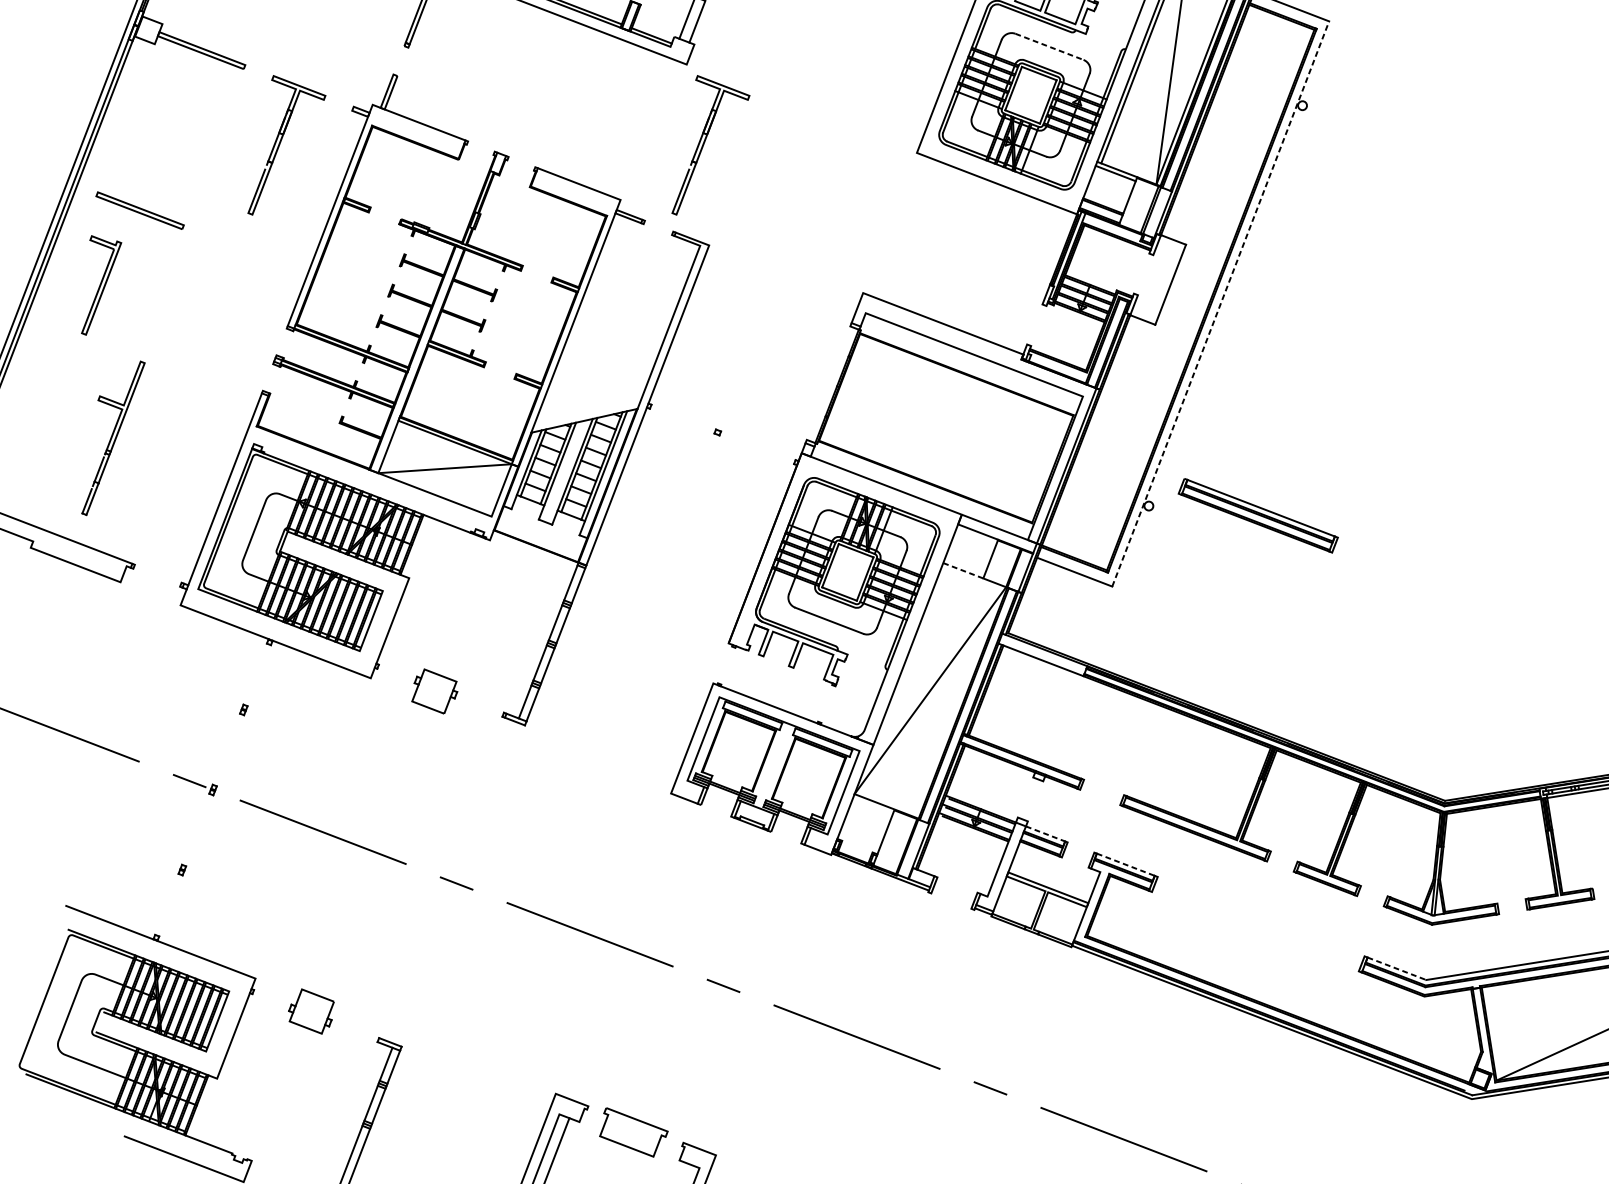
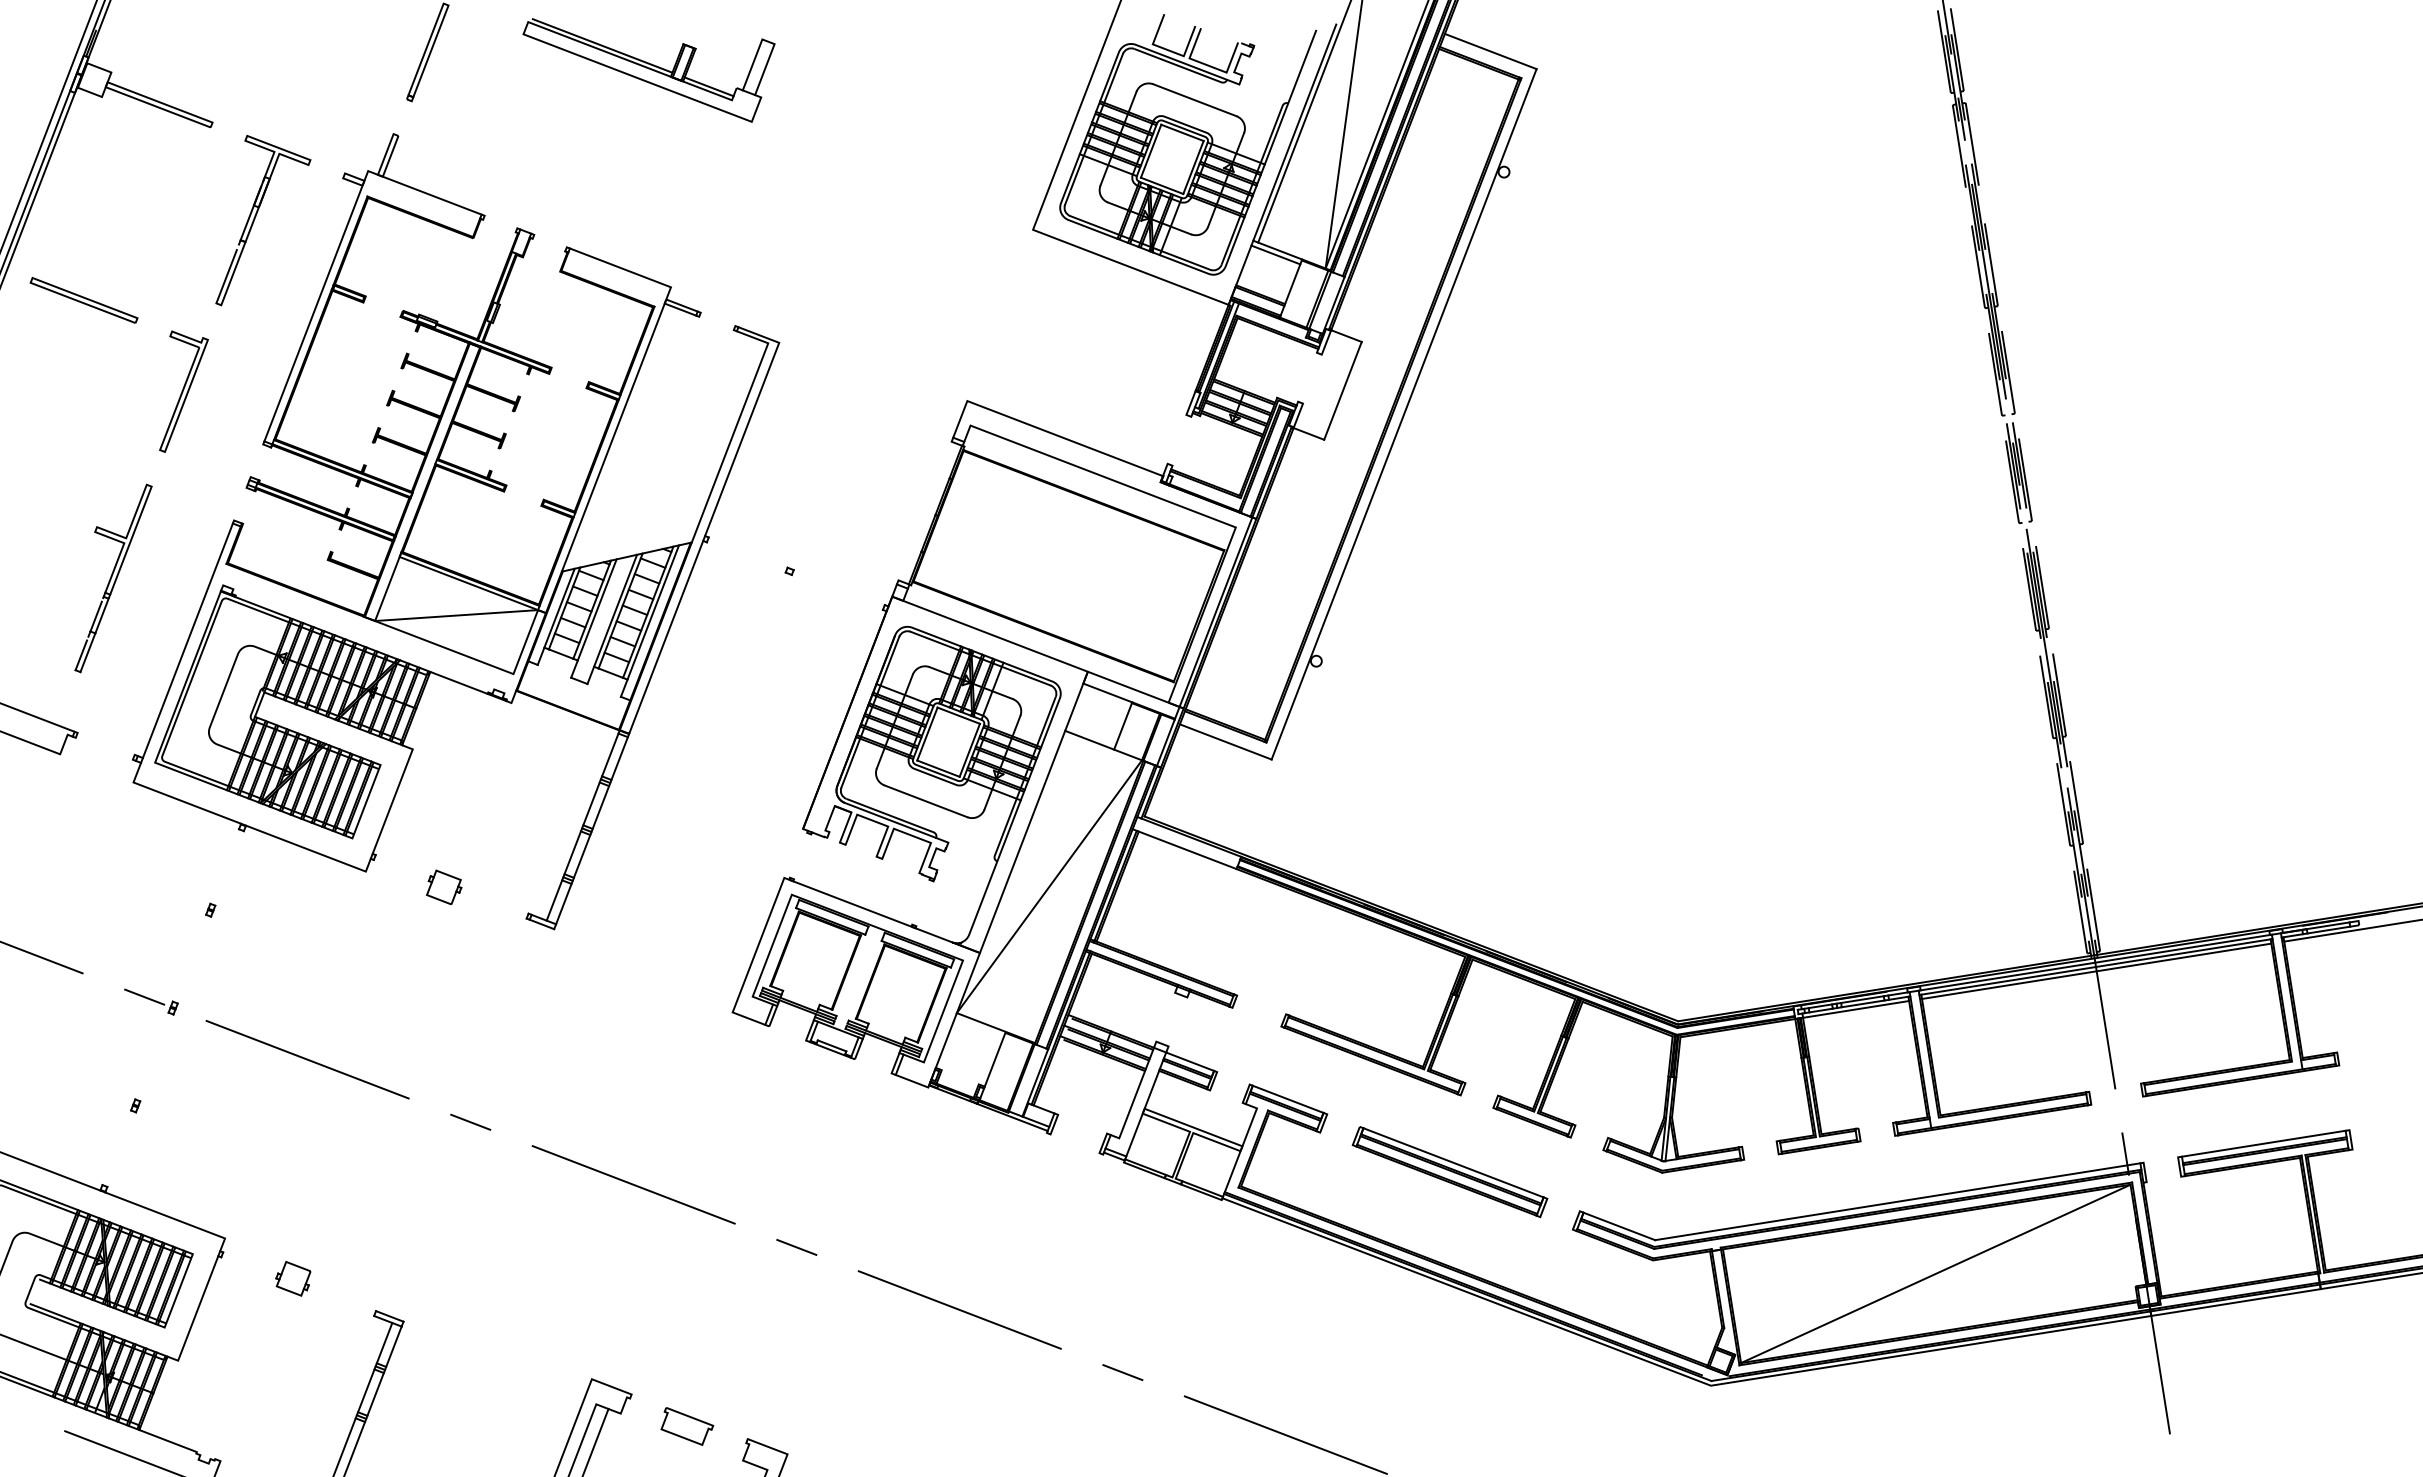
line: (1049, 47) -> (1194, 100), dashed -> solid
part: (705, 142) -> (774, 216), removed
part: (101, 285) -> (183, 391), moved
line: (1221, 304) -> (1404, 414), dashed -> solid
part: (113, 438) -> (113, 578), moved
part: (1257, 516) -> (1449, 1172), moved
line: (963, 570) -> (1089, 740), dashed -> solid
part: (435, 690) -> (444, 886), size x0.62
line: (1045, 833) -> (1190, 1061), dashed -> solid
line: (1126, 864) -> (1288, 1099), dashed -> solid
line: (1397, 968) -> (1619, 1226), dashed -> solid
part: (311, 1011) -> (293, 1278), size x0.62
part: (634, 1132) -> (687, 1426), size x0.62

